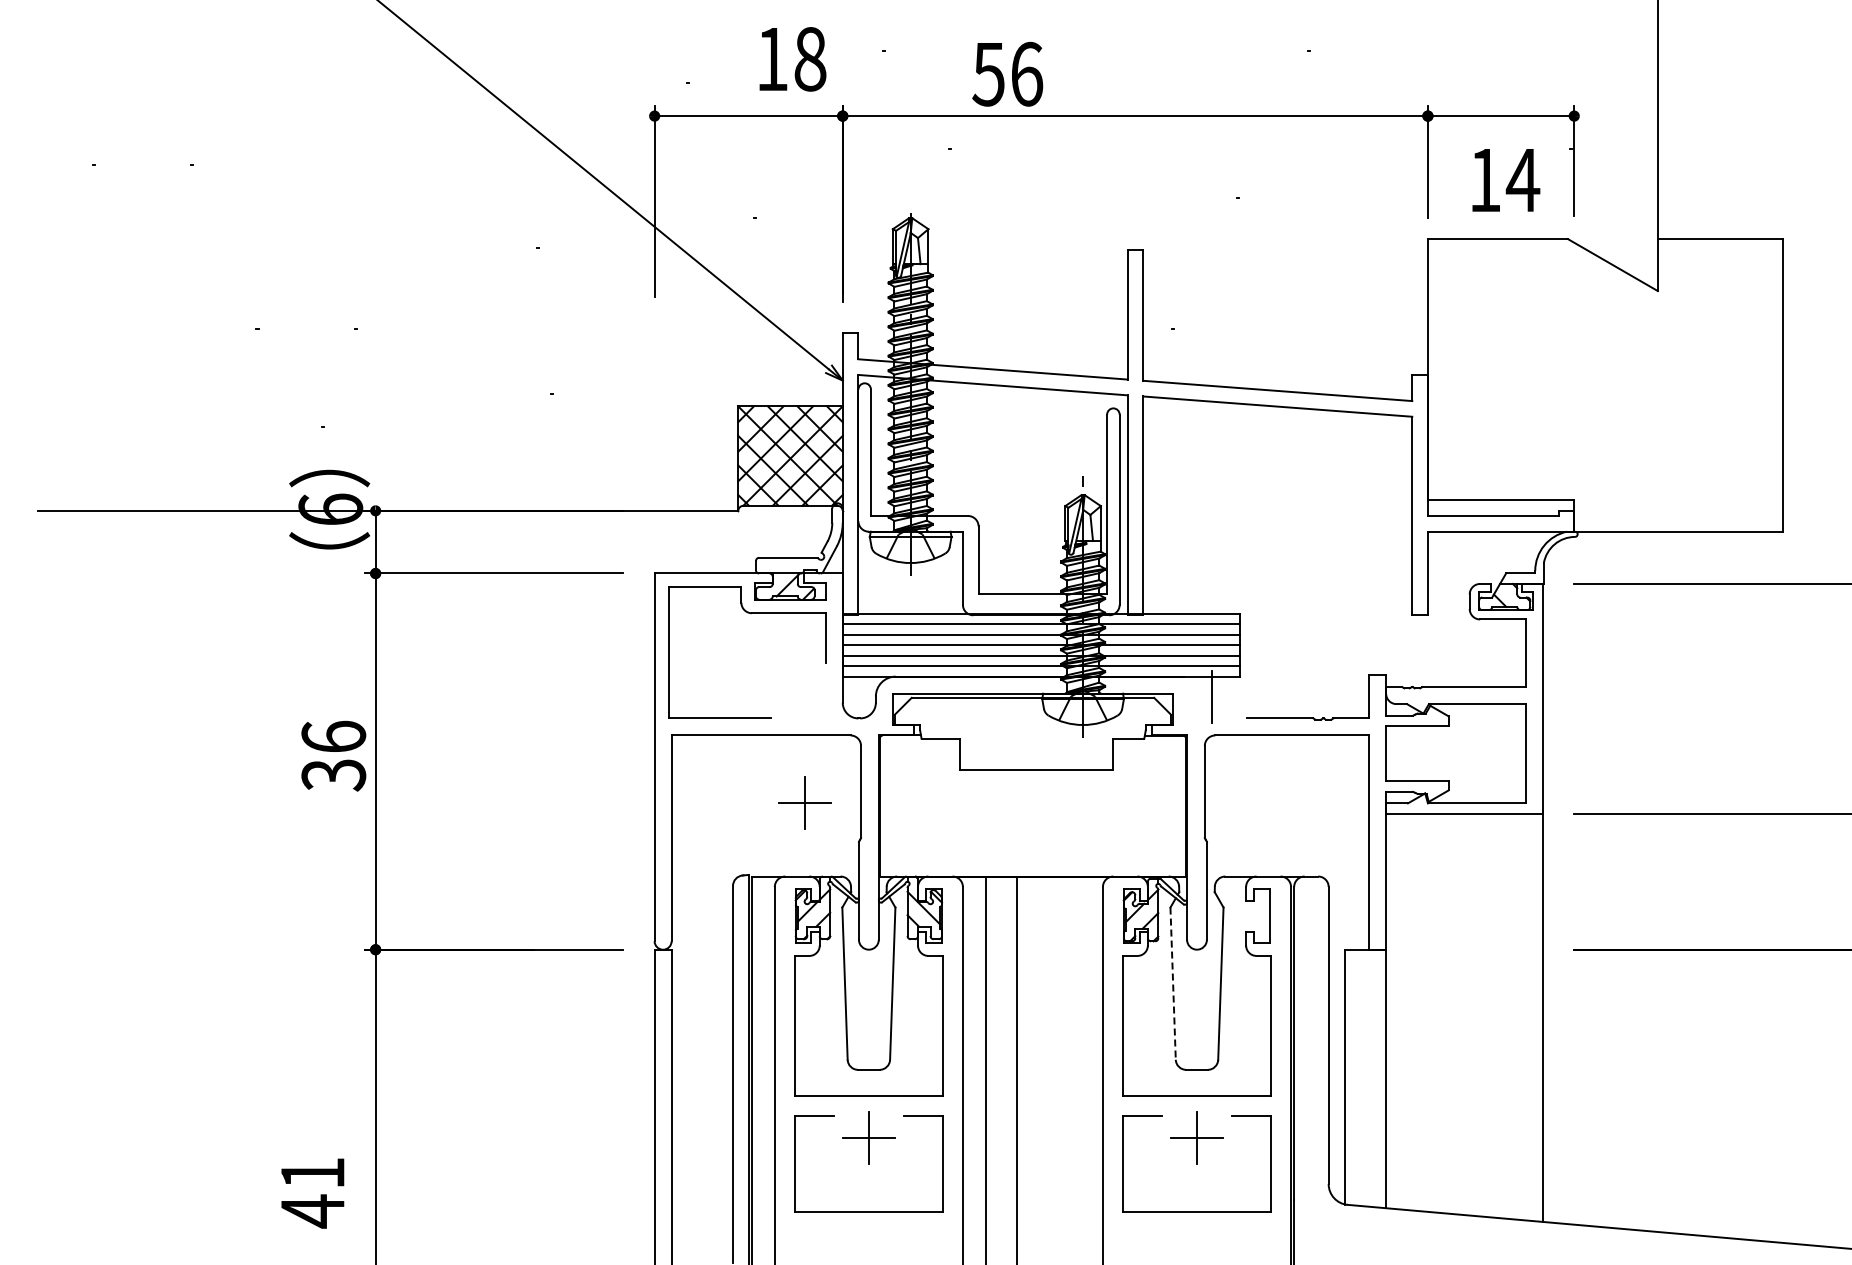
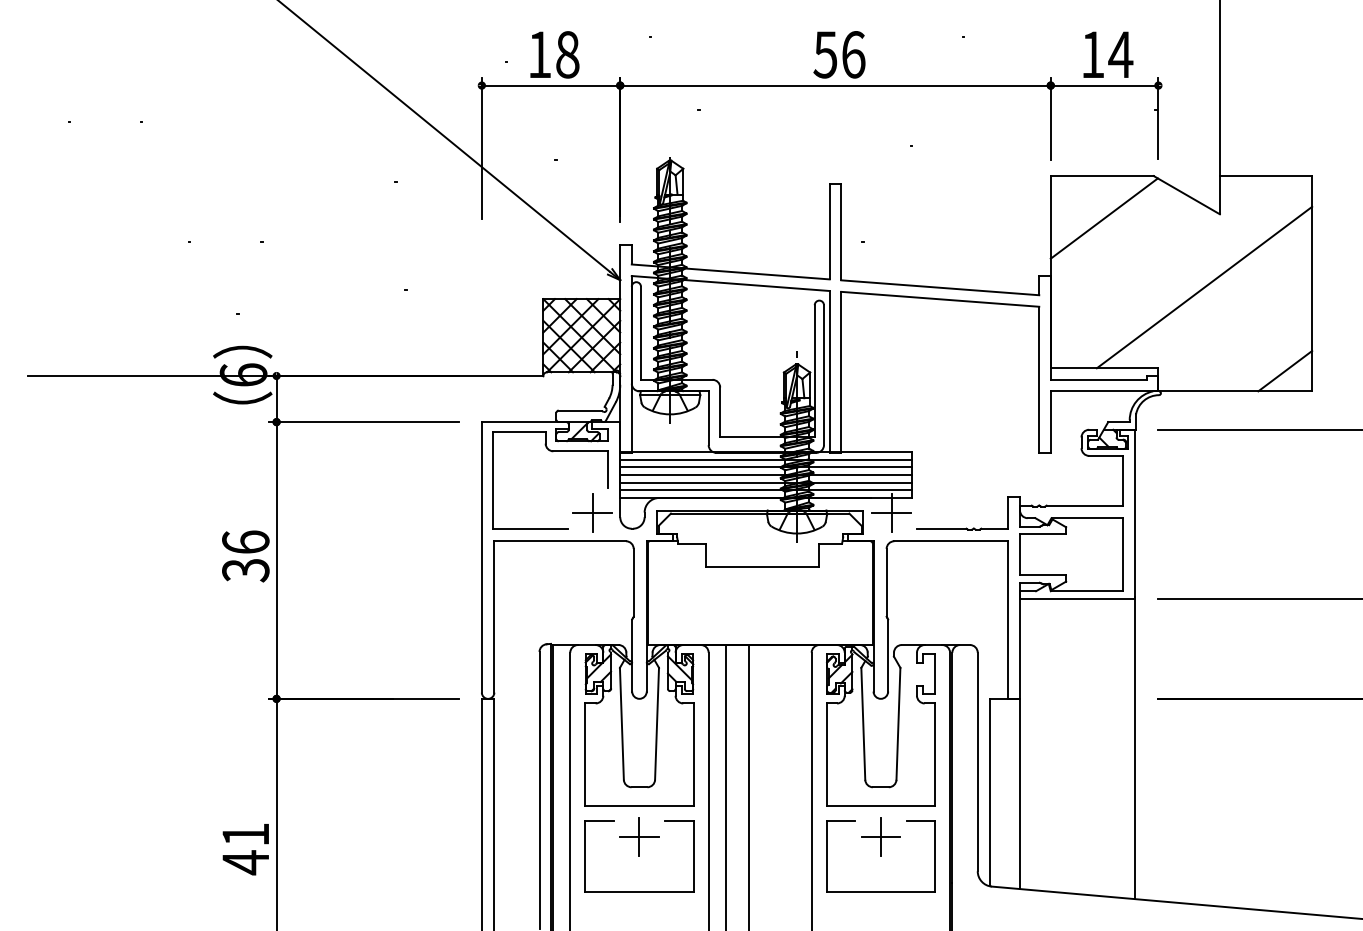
text: (792, 59) -> (554, 54), moved
text: (1007, 73) -> (839, 54), moved
text: (1506, 180) -> (1108, 54), moved
line: (1500, 296) -> (1104, 218), added
line: (1636, 390) -> (1204, 287), added
line: (1746, 503) -> (1285, 370), added
line: (1211, 696) -> (891, 512), added
part: (804, 802) -> (592, 512), moved
line: (1173, 984) -> (863, 724), dashed -> solid
text: (312, 1193) -> (245, 849), moved

